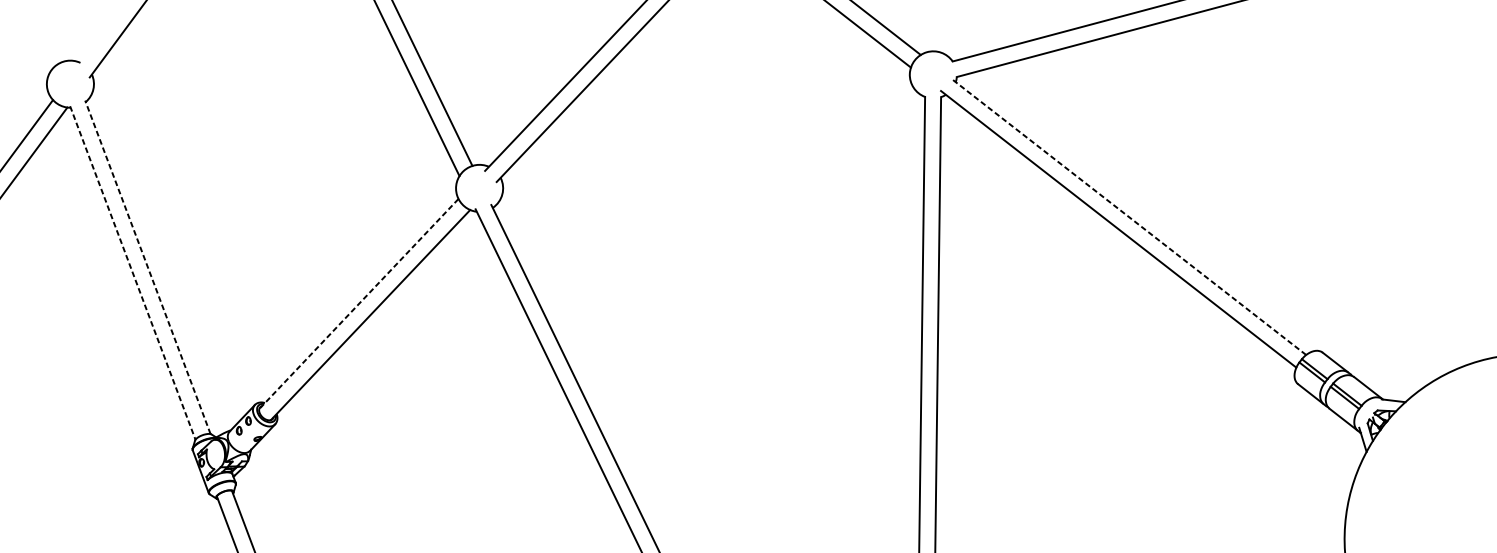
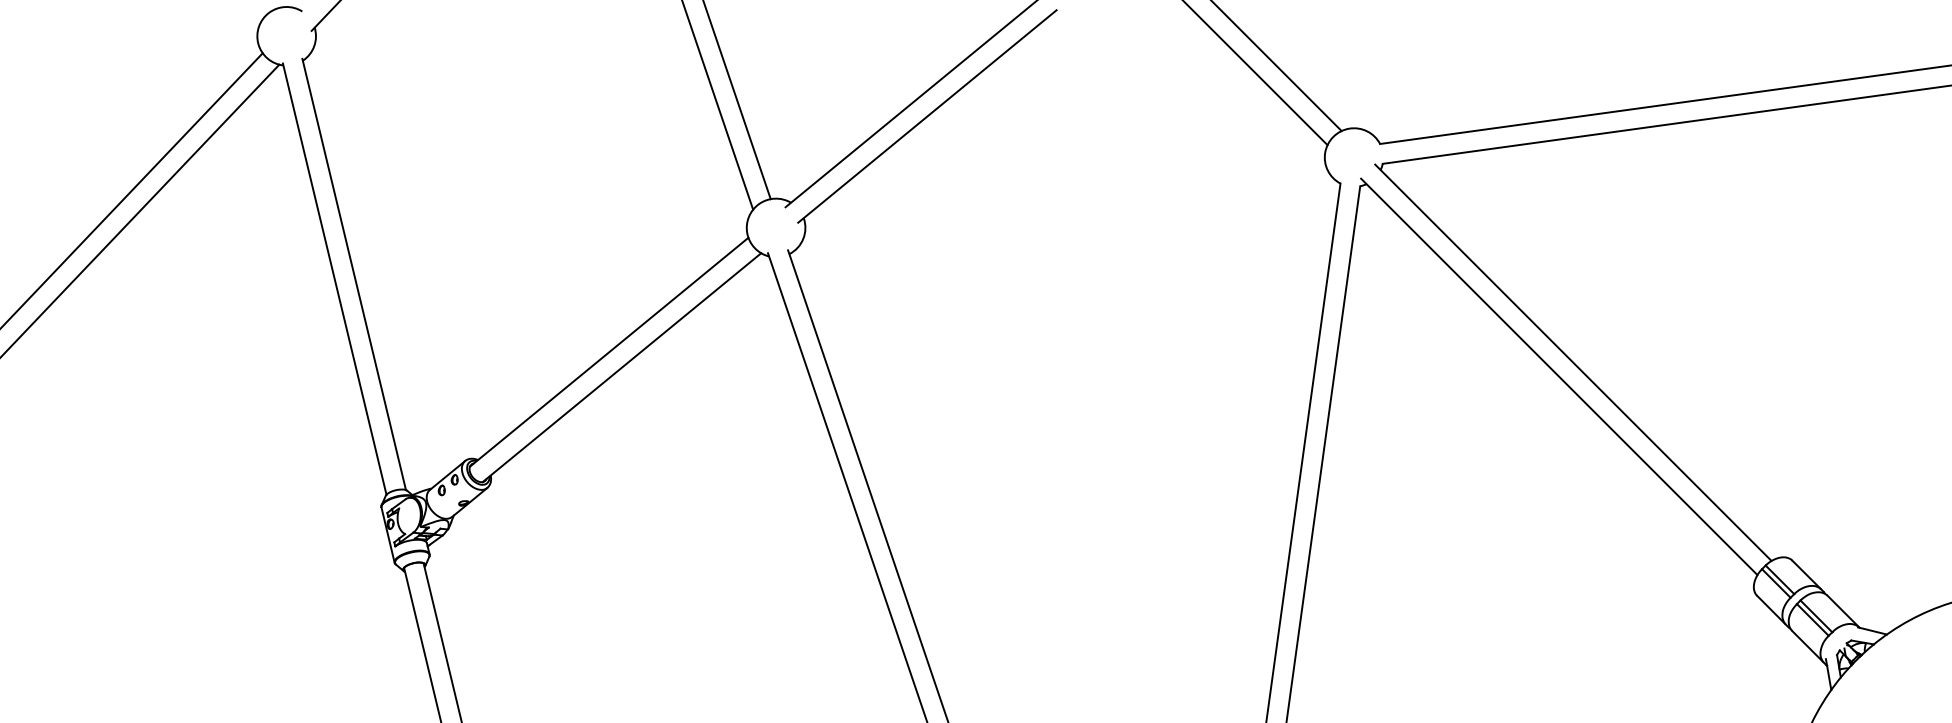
line: (1128, 216) -> (1573, 362), dashed -> solid
line: (148, 267) -> (354, 274), dashed -> solid
line: (132, 273) -> (334, 279), dashed -> solid
line: (358, 304) -> (608, 352), dashed -> solid

